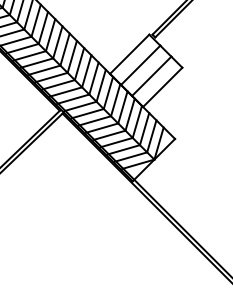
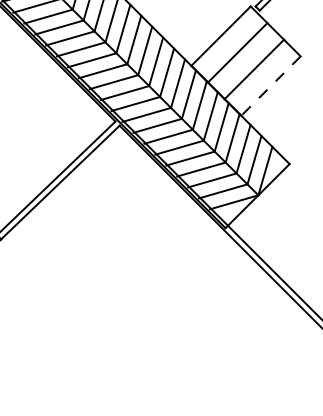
line: (162, 87) -> (270, 86), solid -> dashed

